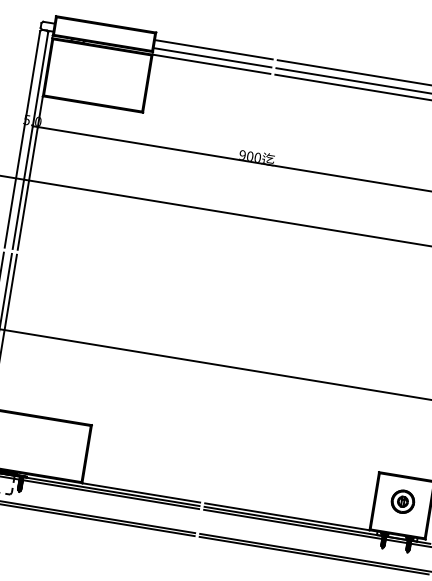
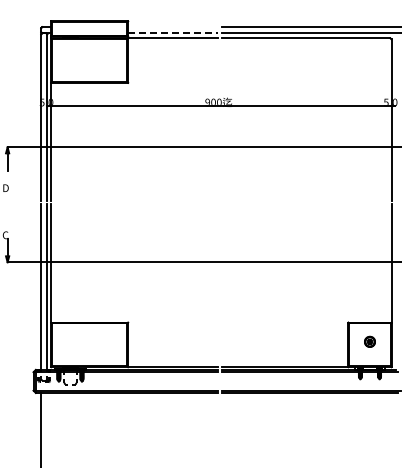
line: (214, 50) -> (173, 27), removed
line: (212, 58) -> (173, 33), solid -> dashed
part: (402, 501) -> (369, 341), size x0.6

